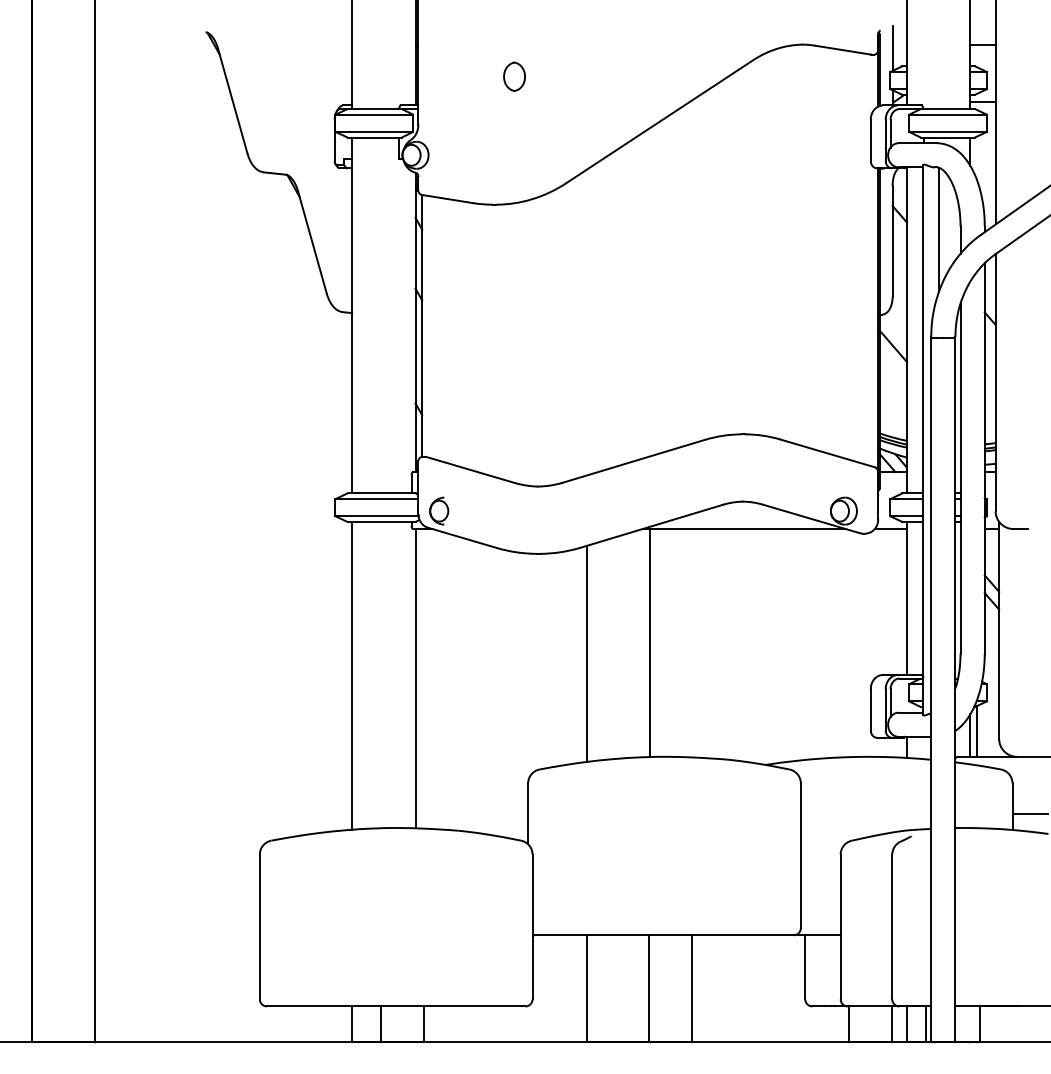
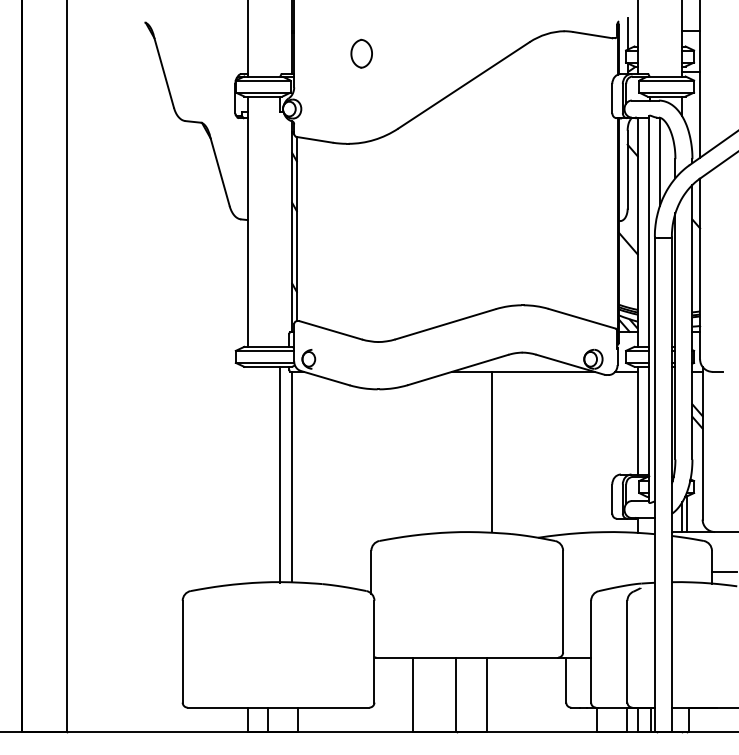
part: (514, 76) -> (361, 53), size x1.4
line: (650, 642) -> (492, 451), moved
line: (586, 653) -> (412, 459), removed
line: (352, 674) -> (279, 474), moved

